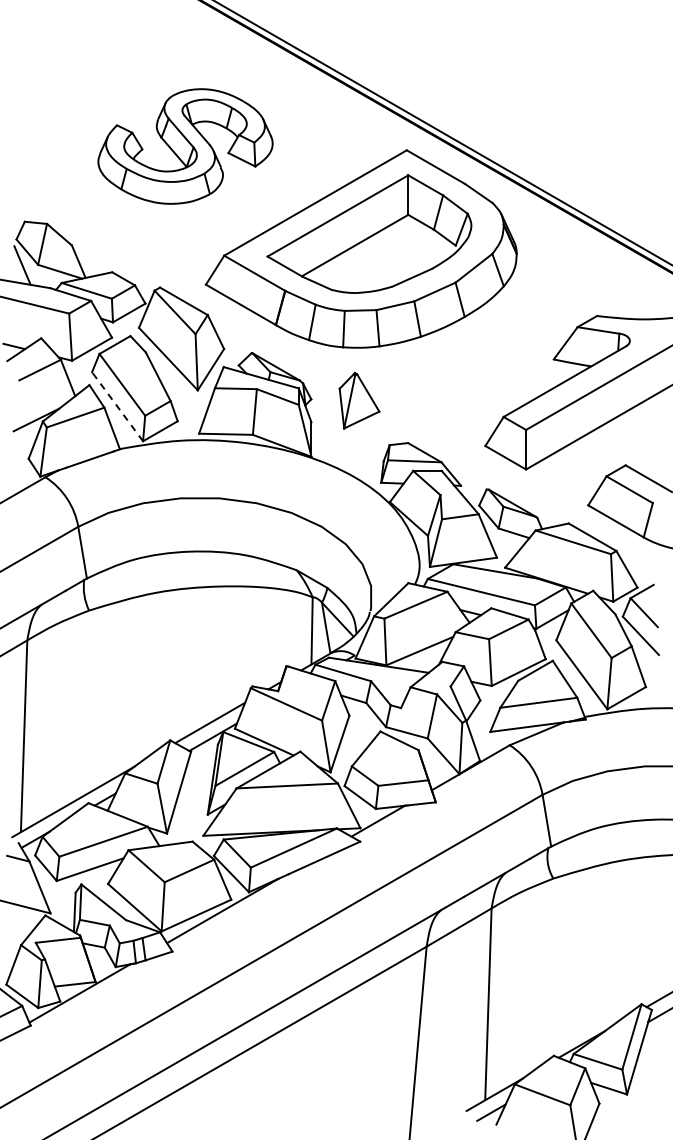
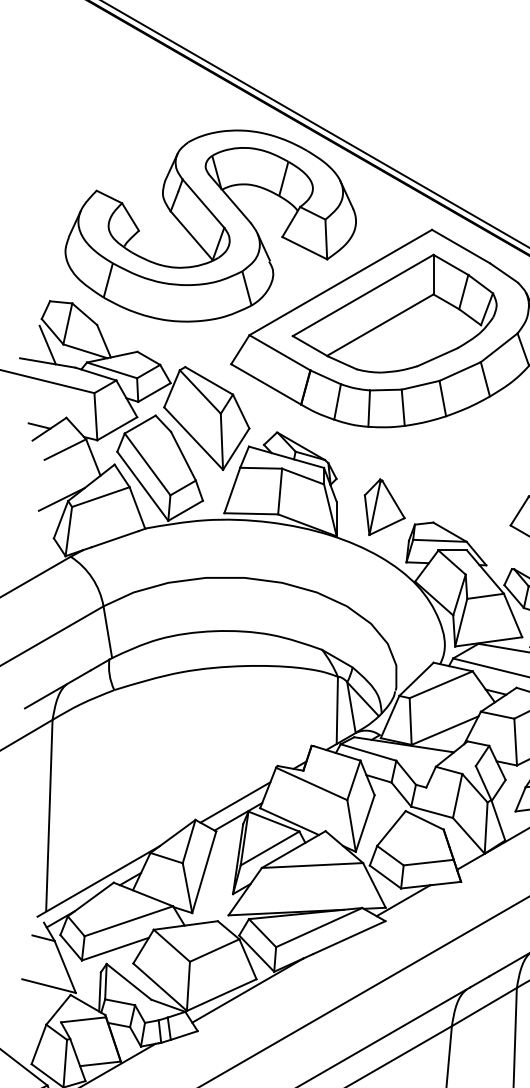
part: (185, 146) -> (210, 226), size x1.67
part: (359, 400) -> (384, 507), moved
line: (117, 406) -> (142, 486), dashed -> solid

